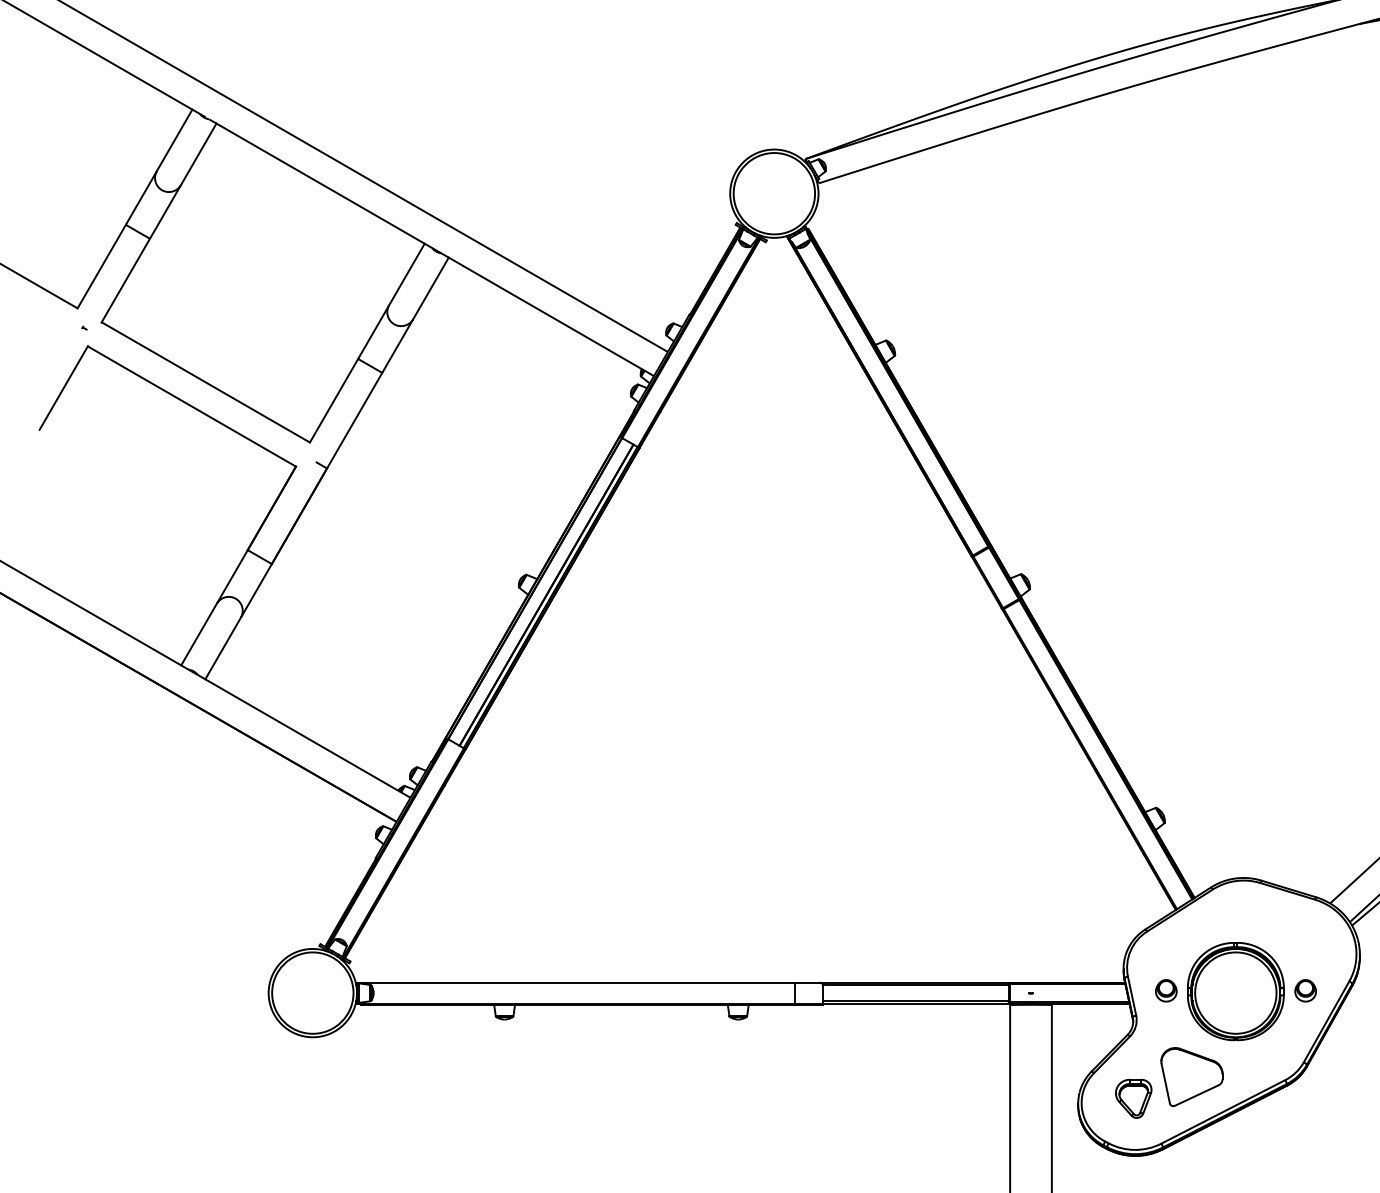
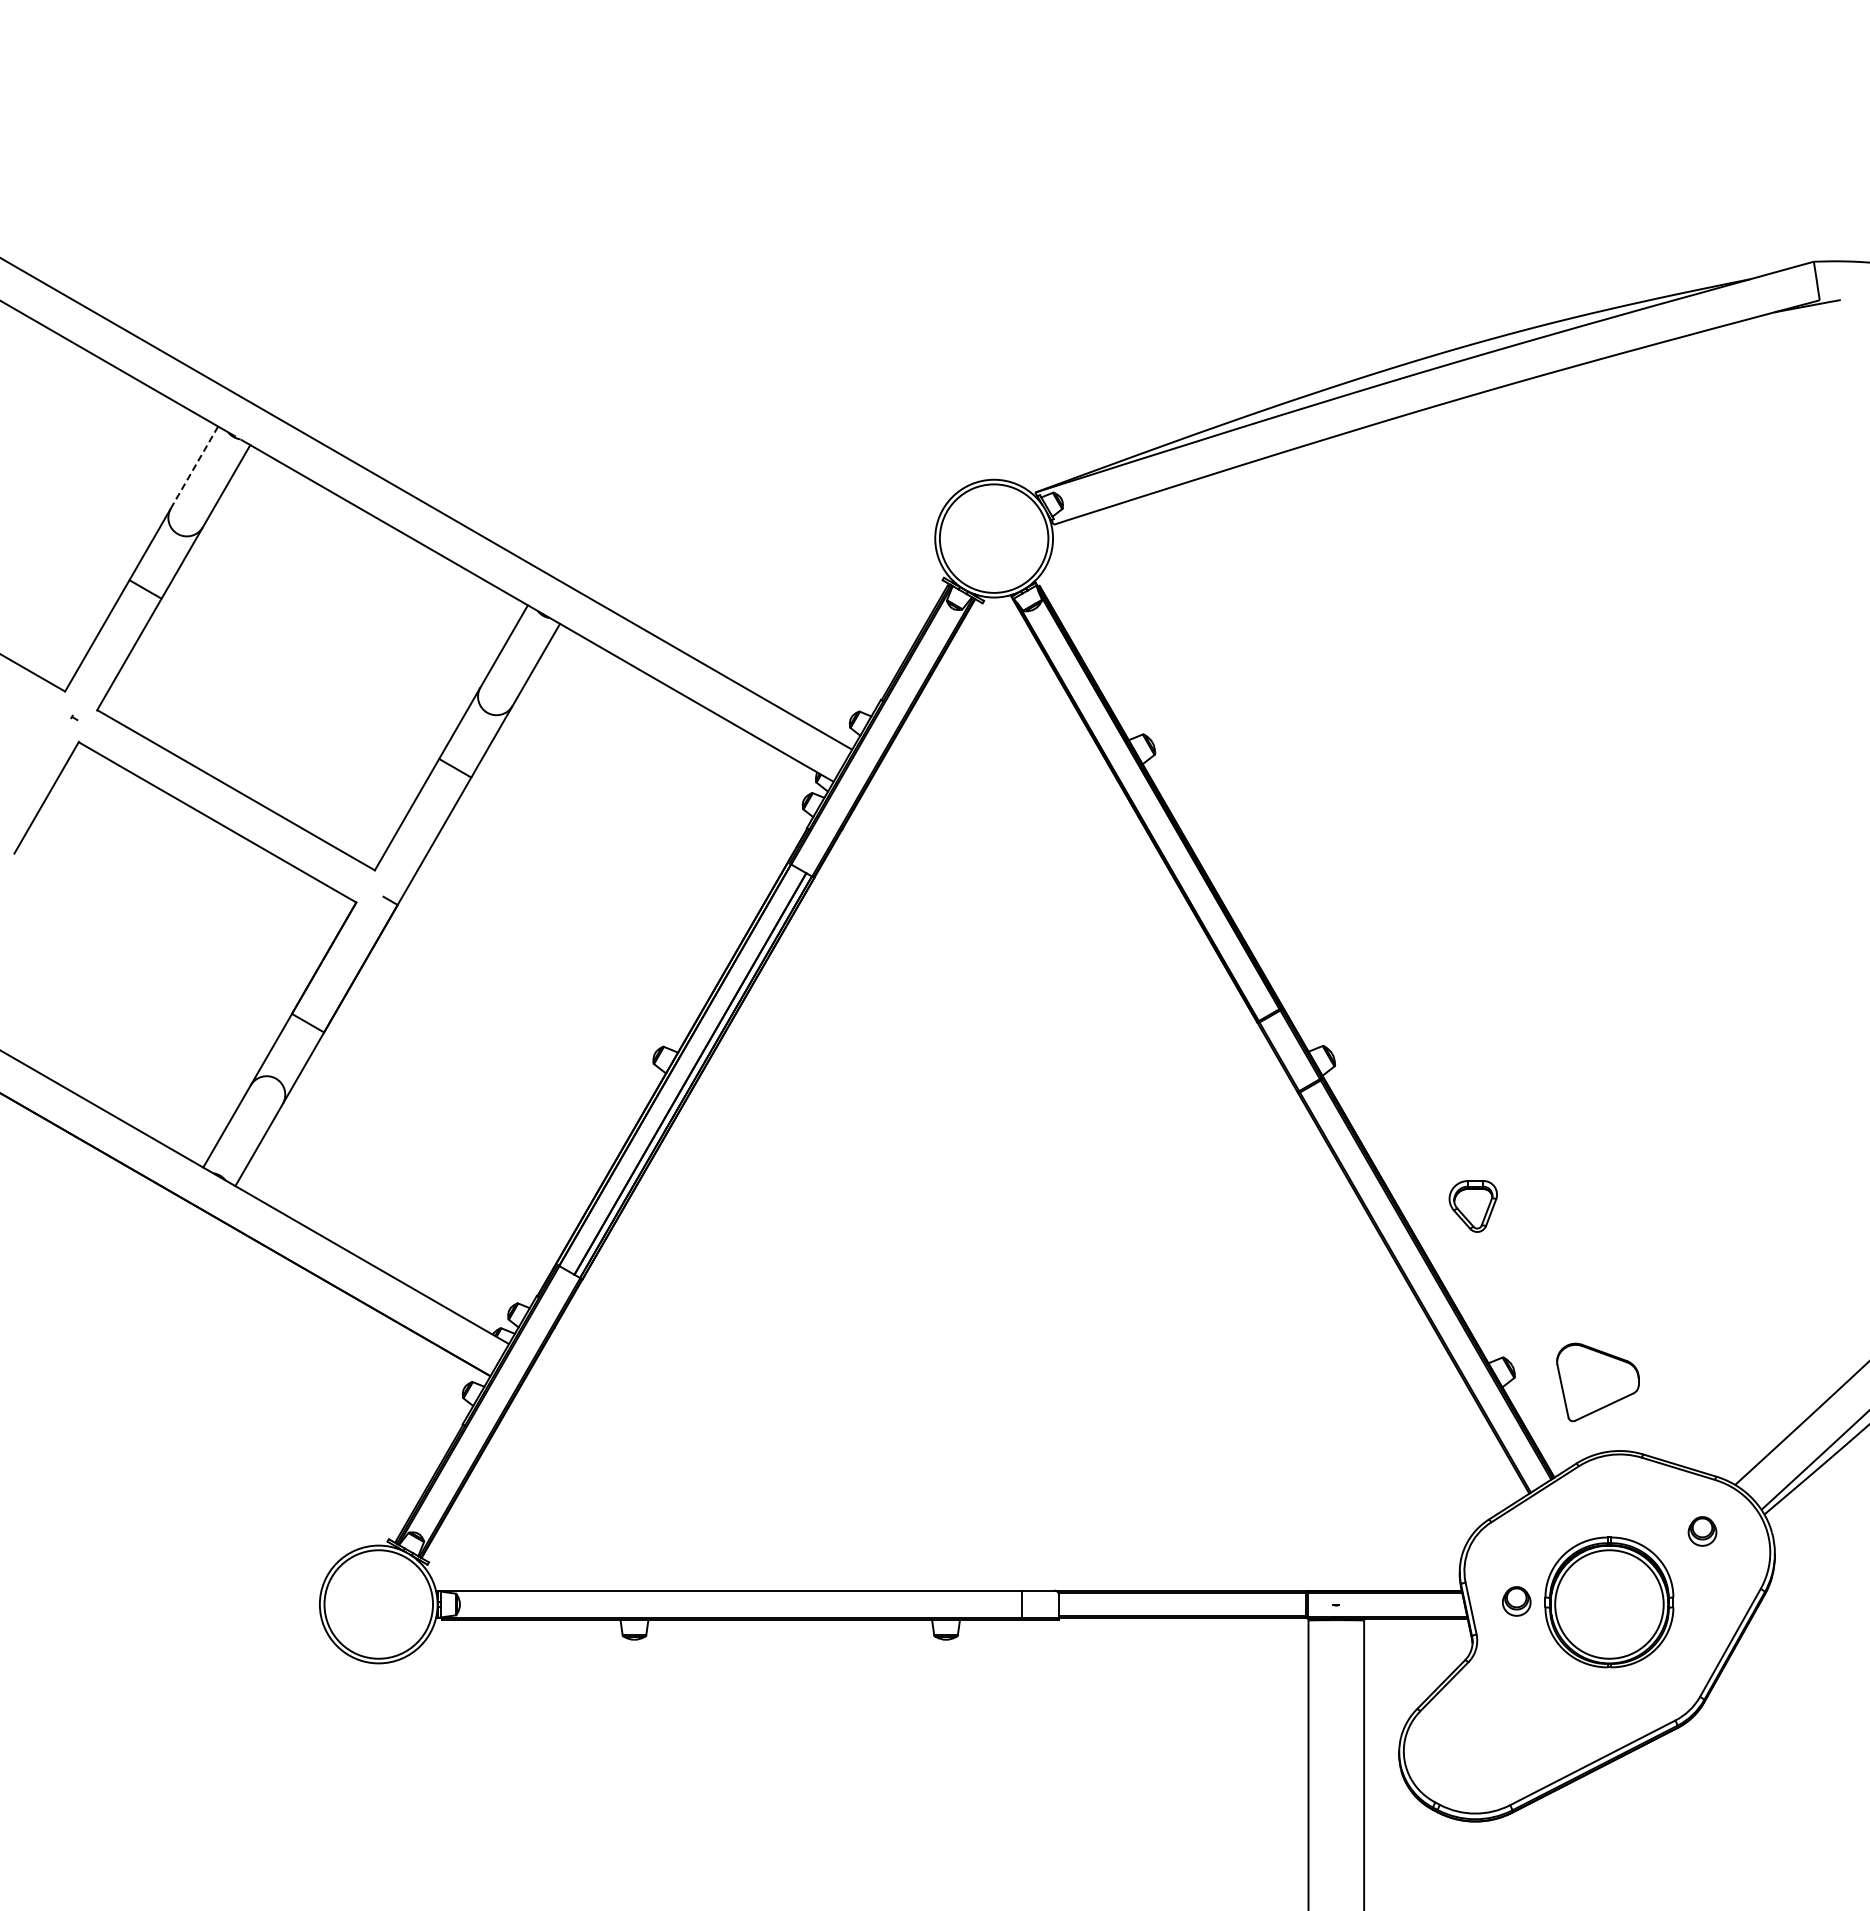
line: (174, 141) -> (194, 468), solid -> dashed
part: (1305, 990) -> (1702, 1531), moved
part: (1191, 1077) -> (1597, 1382), moved
part: (1133, 1098) -> (1472, 1206), moved

